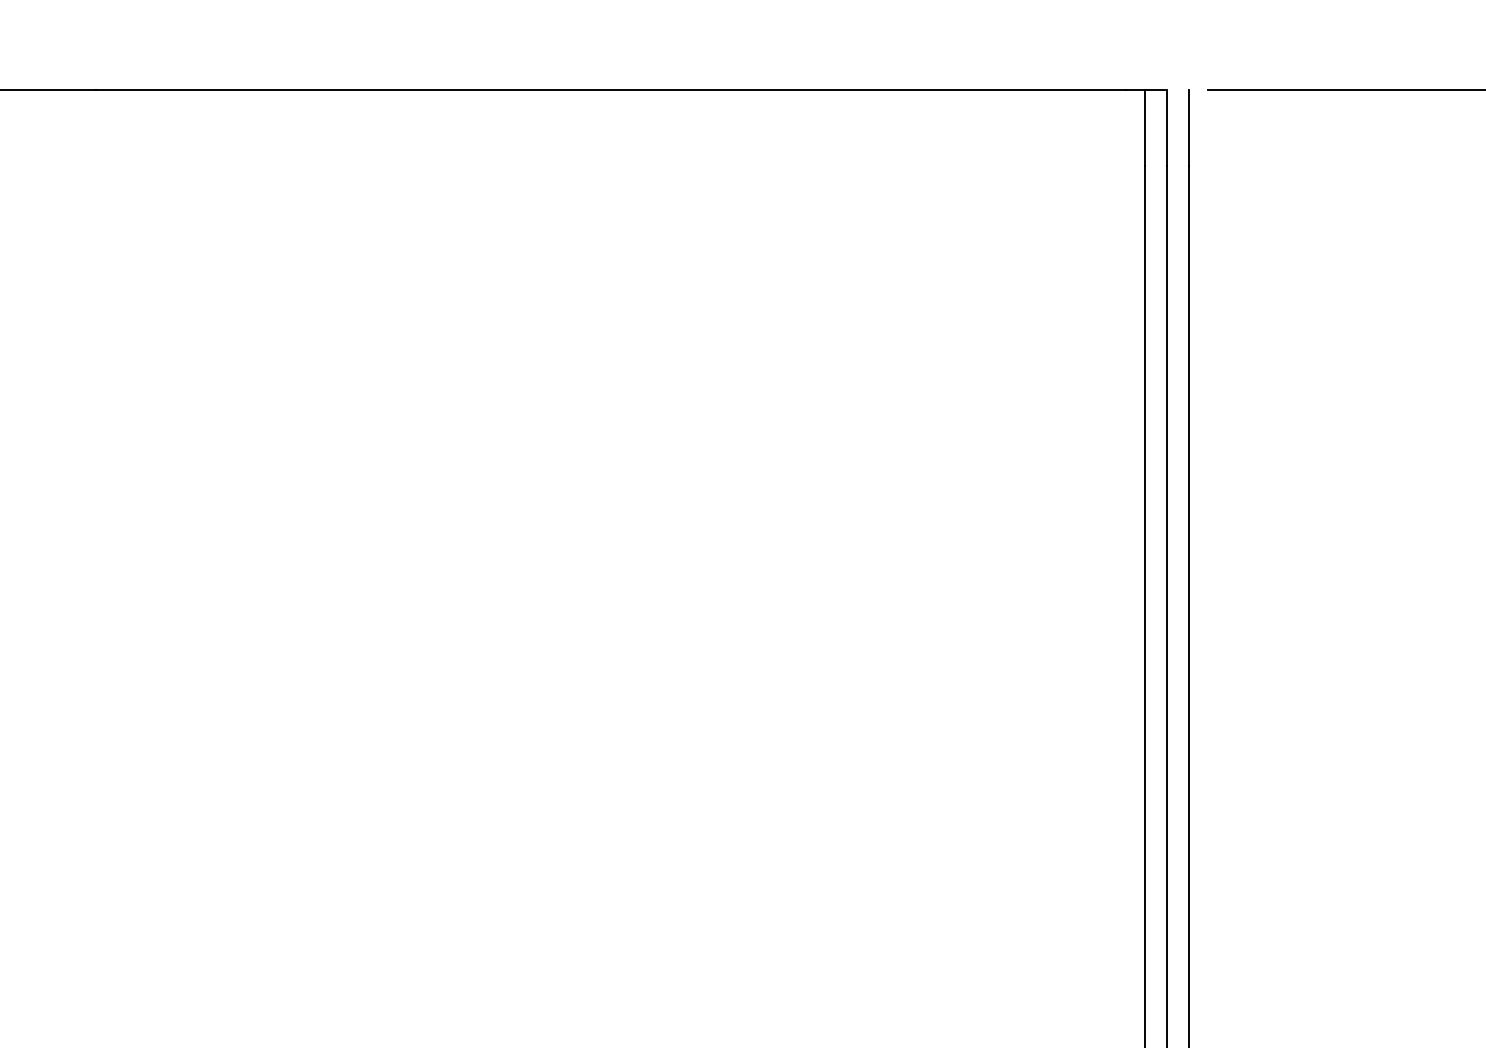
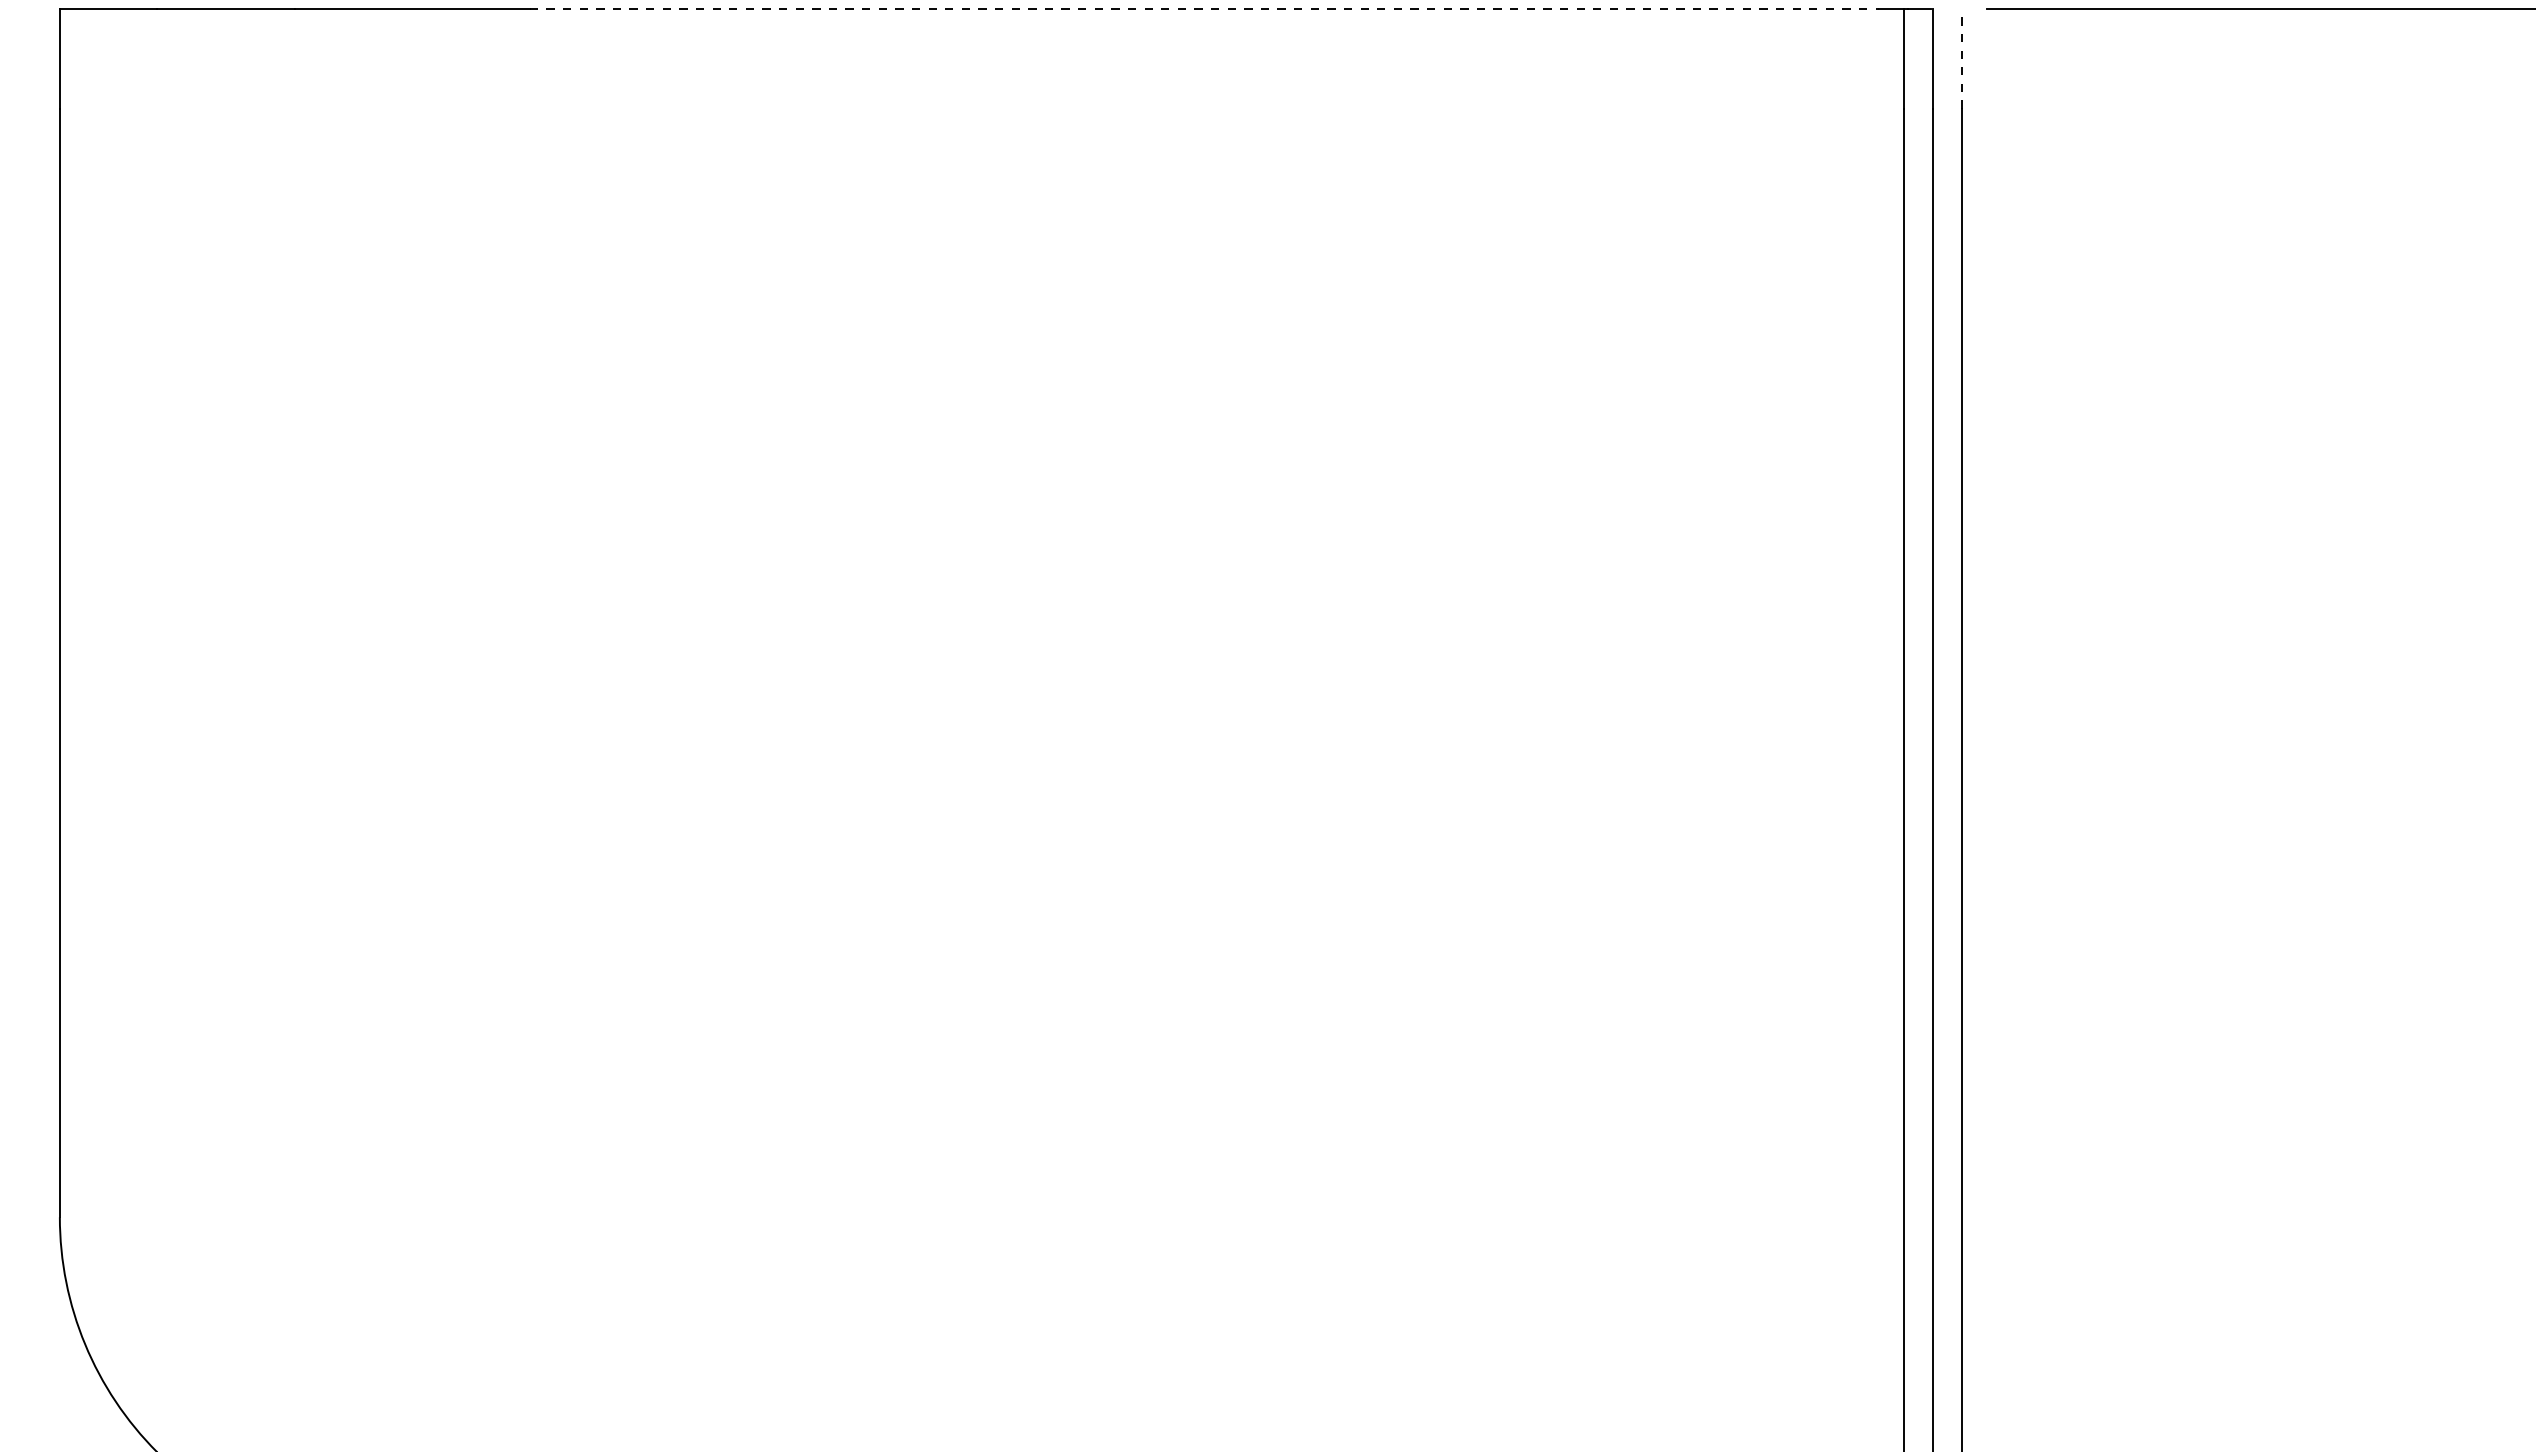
line: (610, 90) -> (1204, 9), solid -> dashed
line: (1189, 128) -> (1962, 58), solid -> dashed

